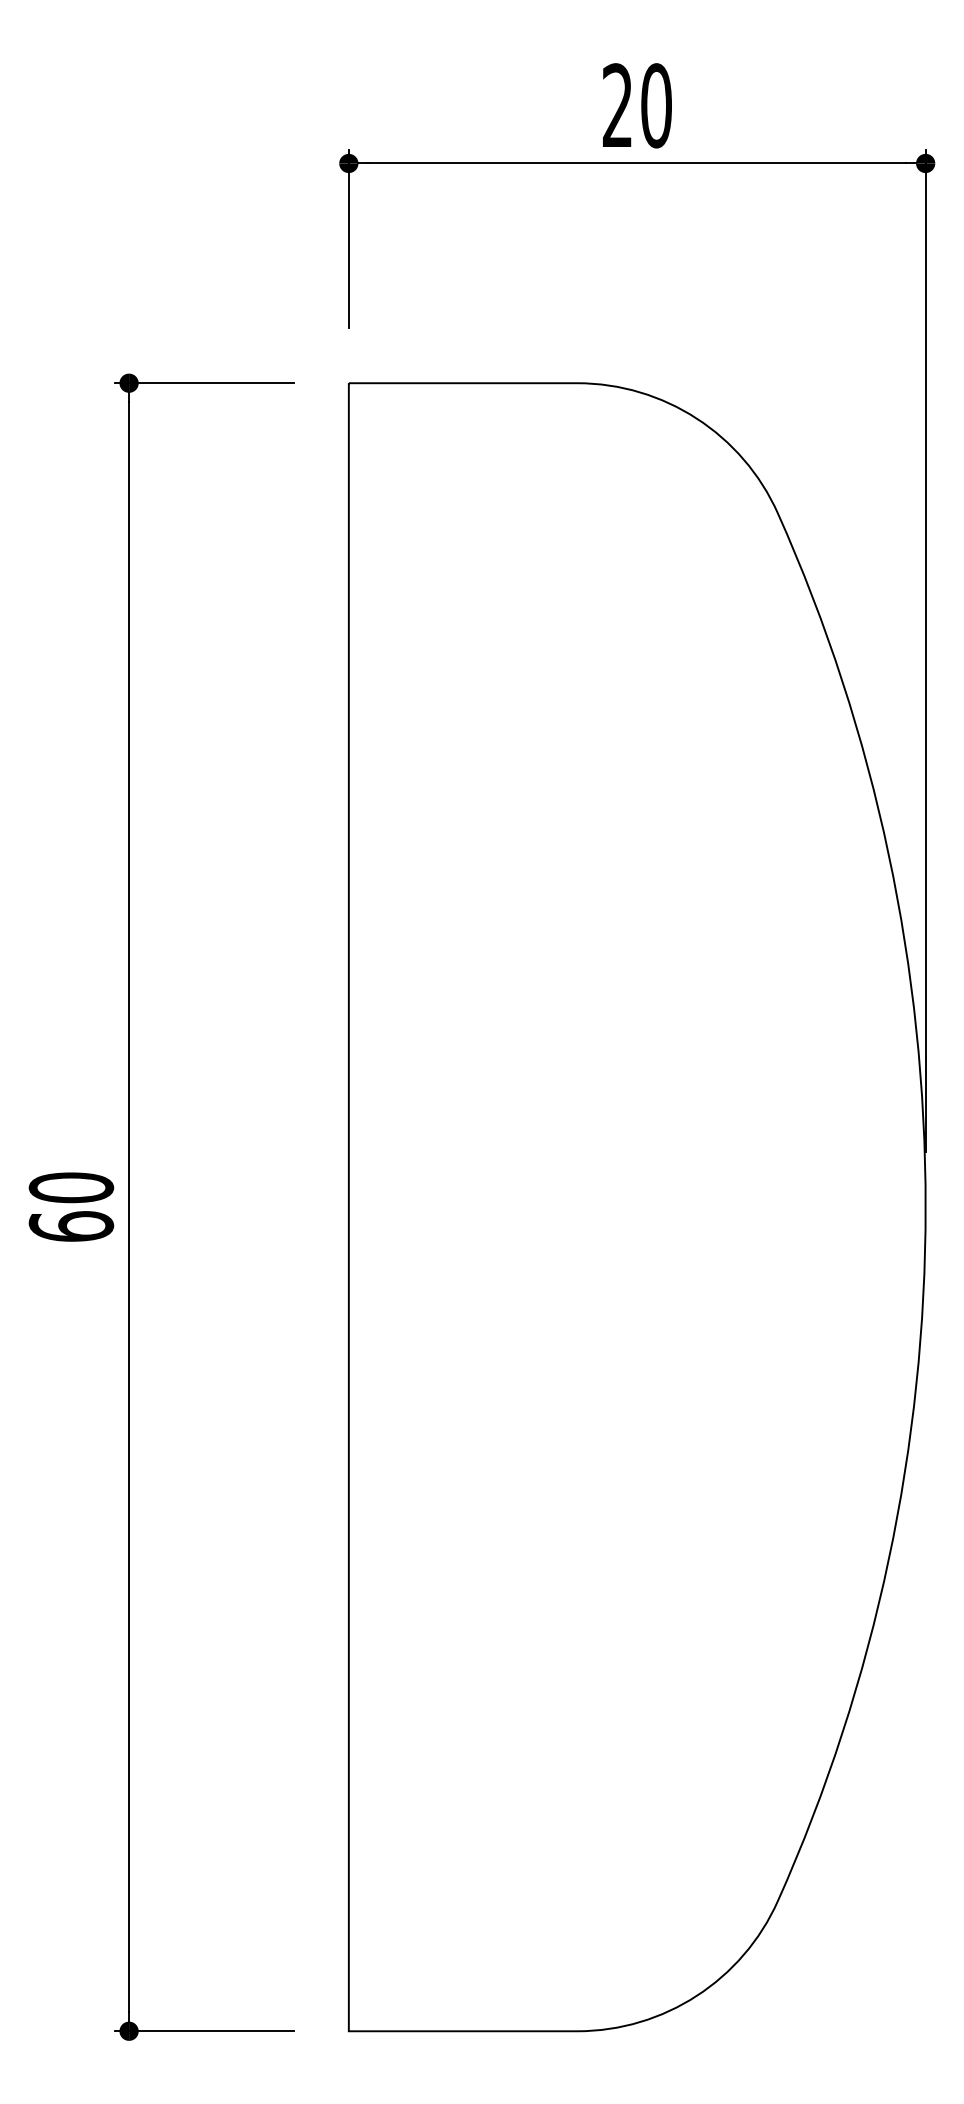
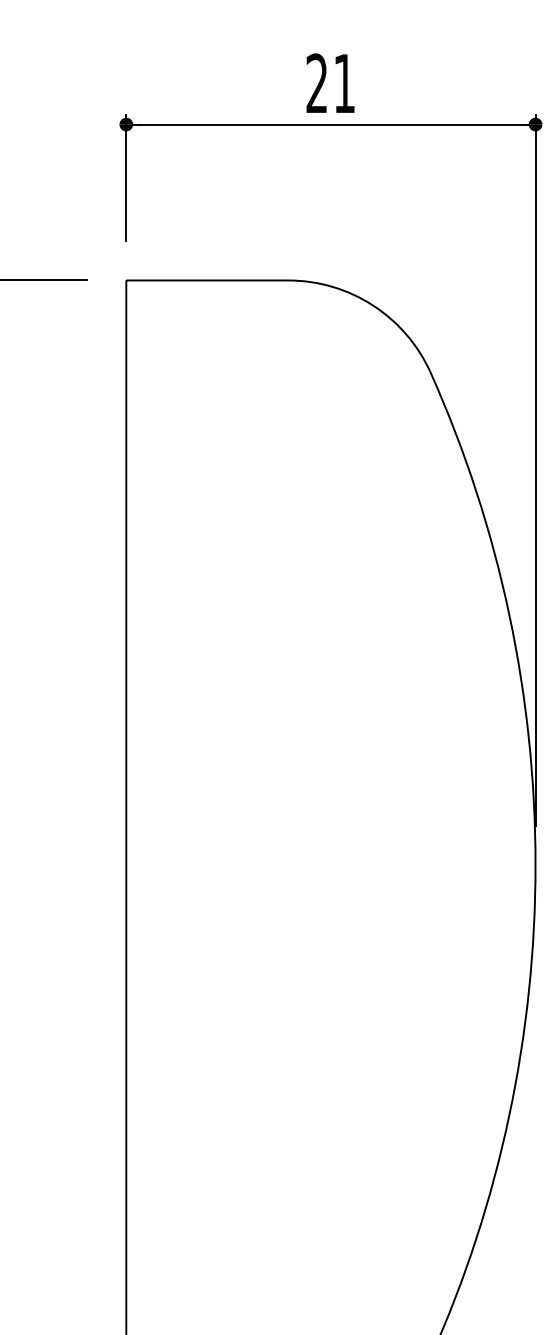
text: (656, 105) -> (344, 83), 20 -> 21

